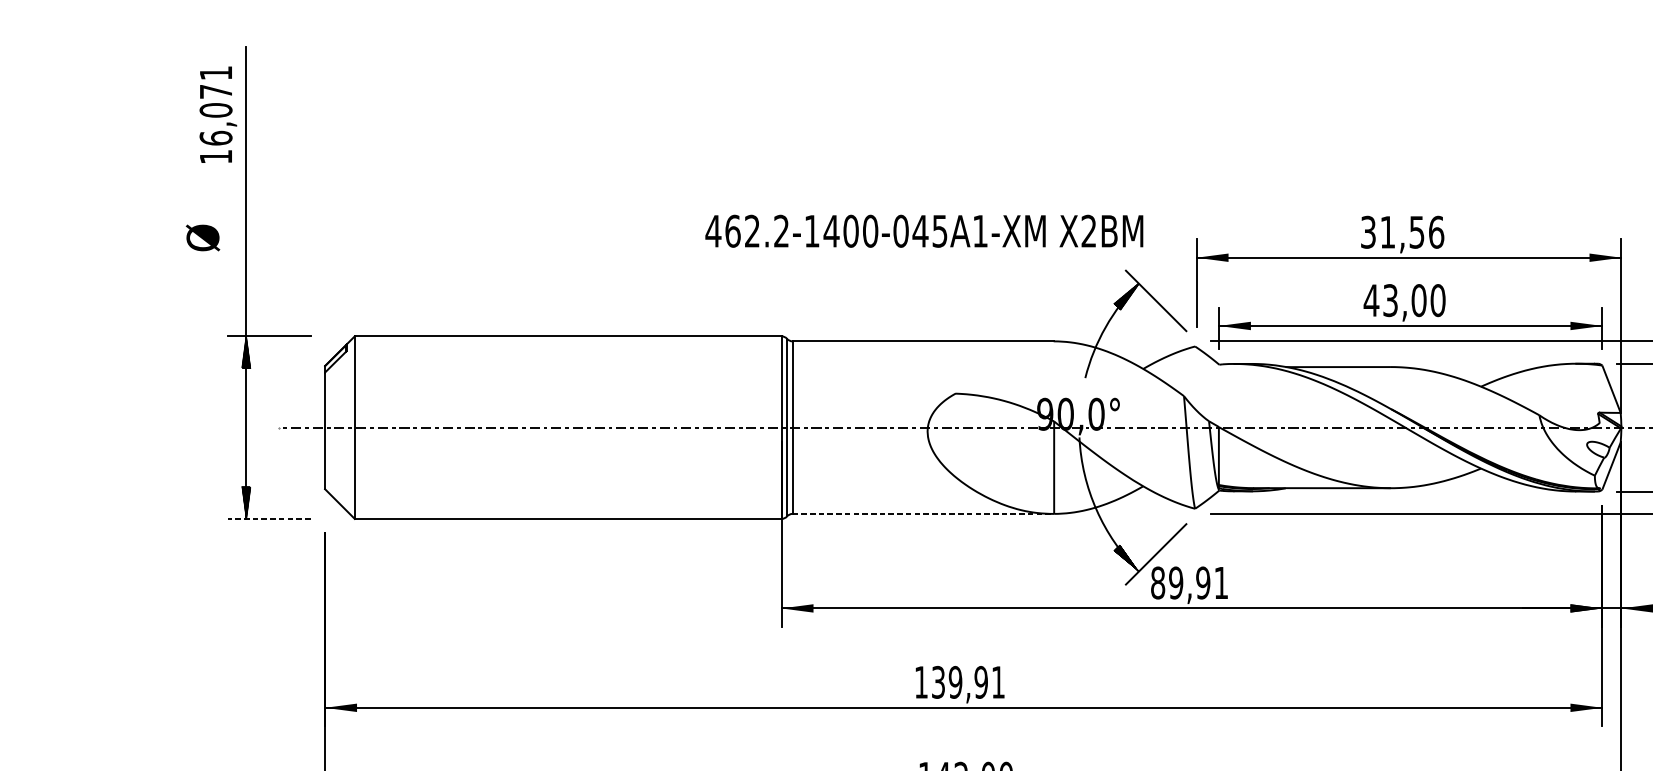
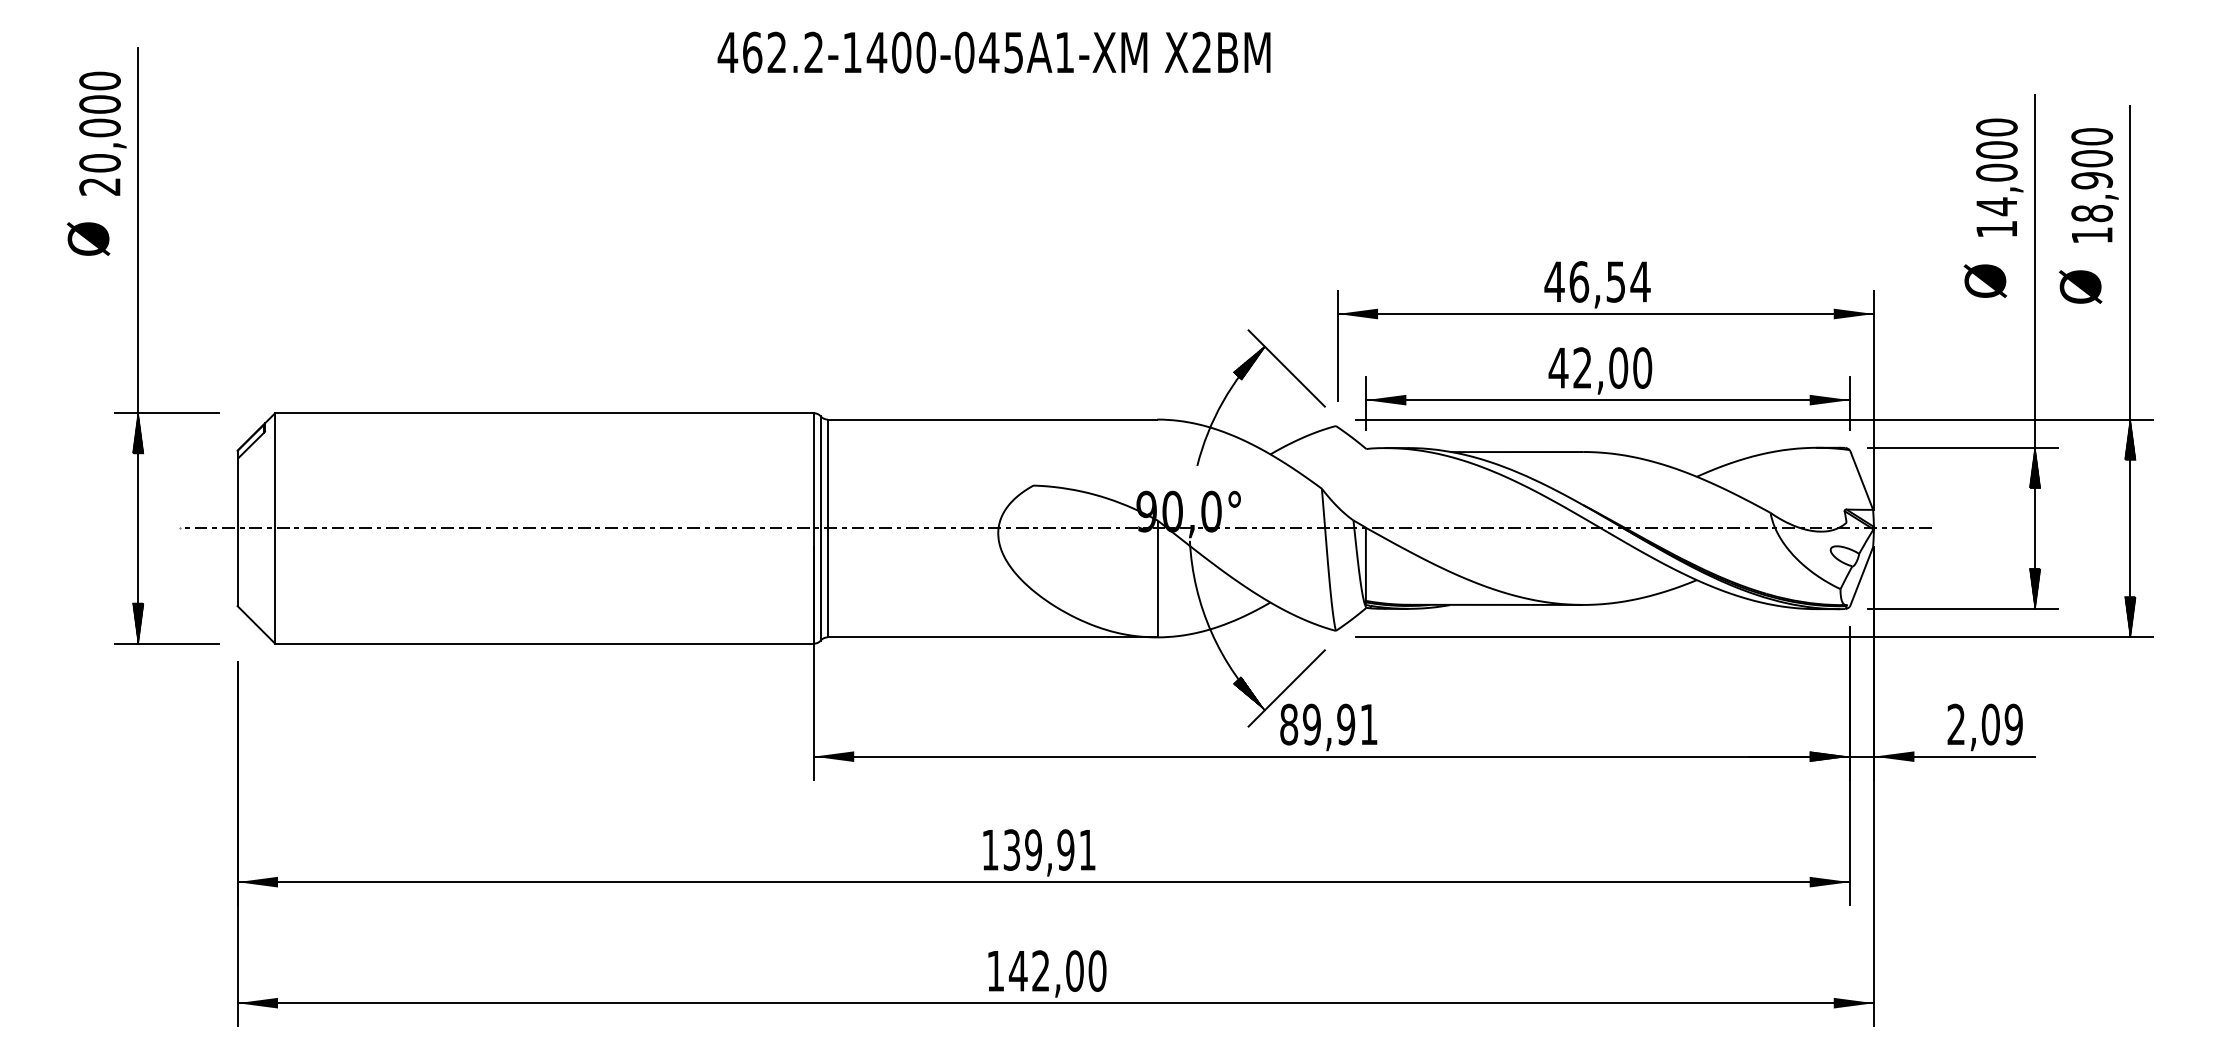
text: (215, 114) -> (99, 133), 16,071 -> 20,000
text: (923, 231) -> (993, 52), moved
text: (1402, 231) -> (1597, 281), 31,56 -> 46,54
text: (202, 237) -> (88, 238), moved
text: (1390, 300) -> (1582, 367), 43,00 -> 42,00
line: (923, 514) -> (992, 637), dashed -> solid
line: (268, 518) -> (166, 643), dashed -> solid

